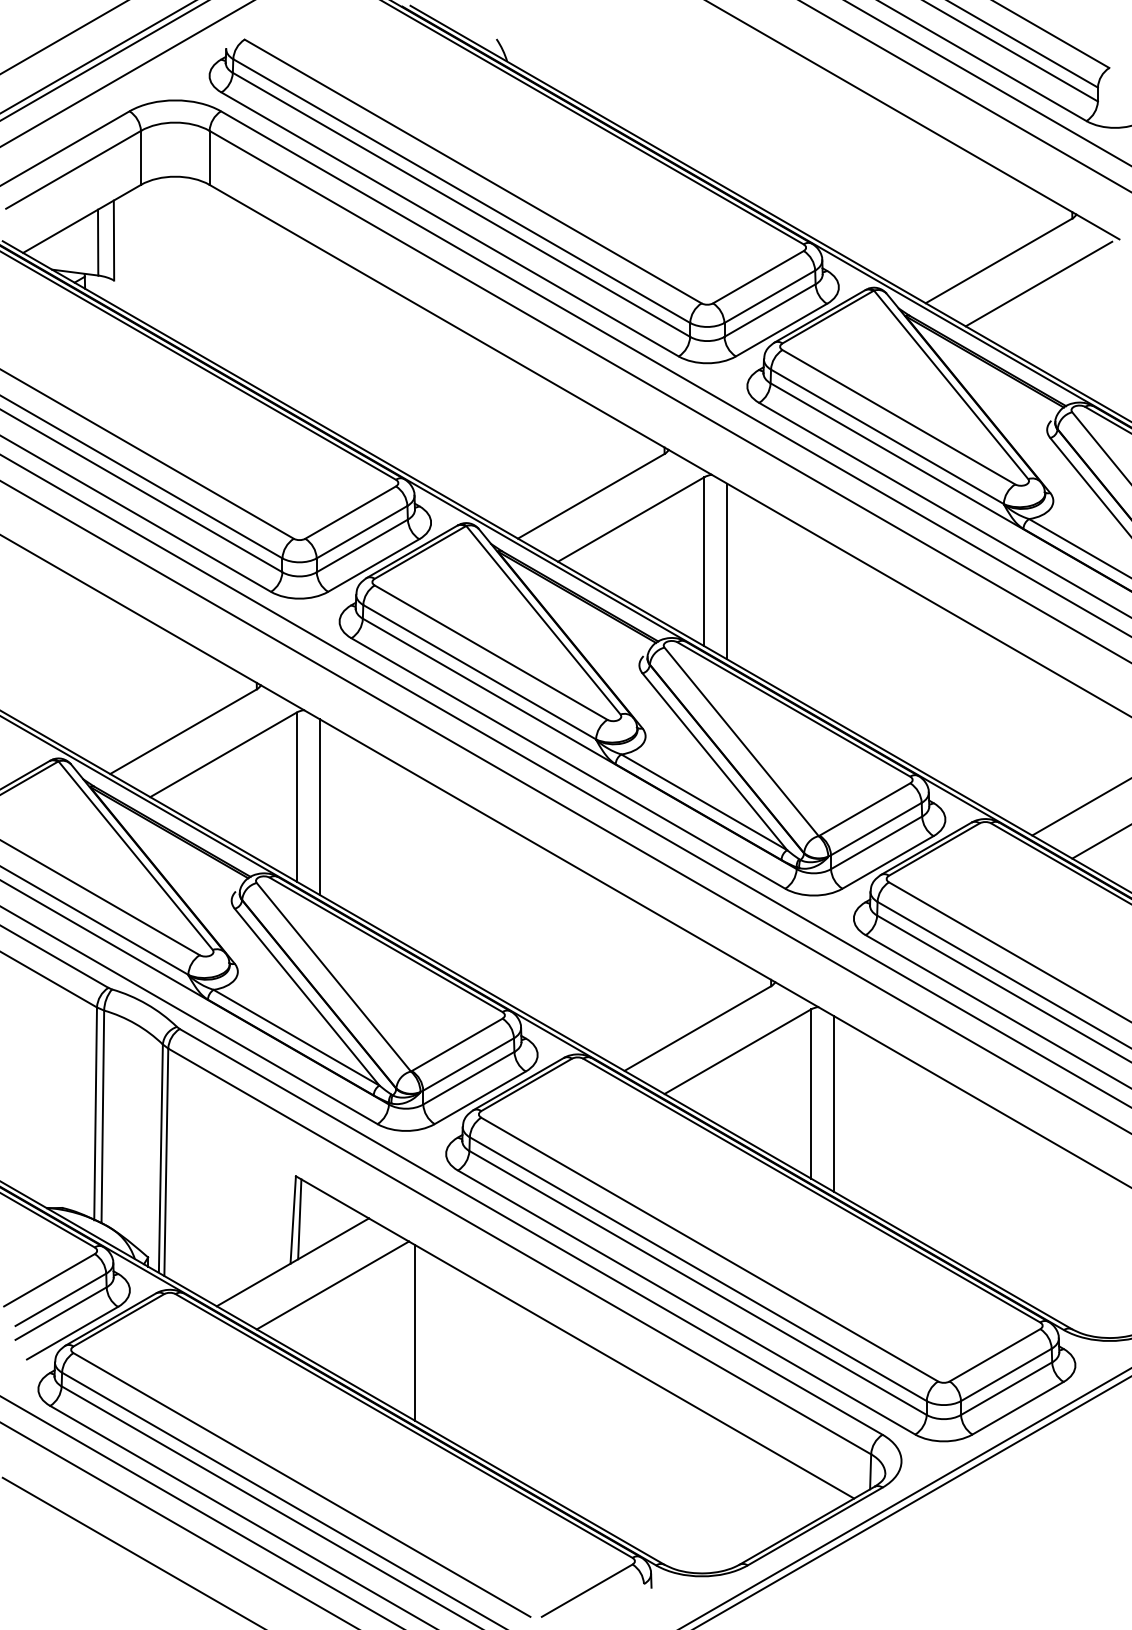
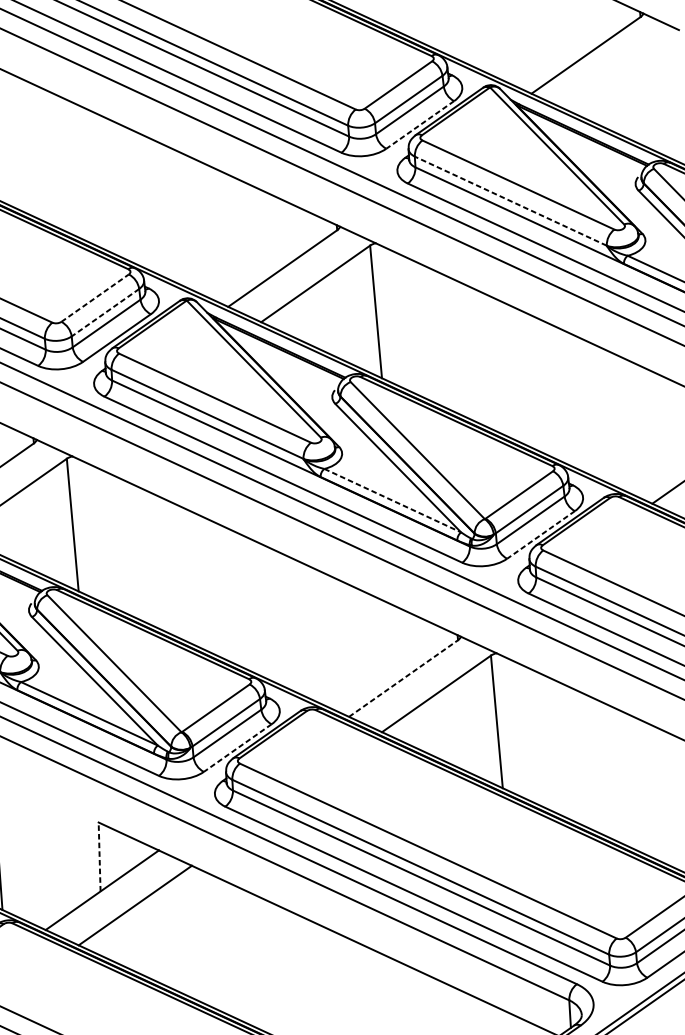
line: (1038, 283) -> (618, 70), removed
line: (781, 330) -> (420, 125), solid -> dashed
line: (886, 436) -> (510, 200), solid -> dashed
line: (351, 512) -> (95, 298), solid -> dashed
line: (361, 532) -> (105, 313), solid -> dashed
line: (727, 571) -> (394, 317), removed
line: (704, 802) -> (392, 500), solid -> dashed
line: (319, 806) -> (91, 530), removed
line: (888, 862) -> (541, 534), solid -> dashed
line: (697, 1028) -> (403, 678), solid -> dashed
line: (480, 1097) -> (237, 747), solid -> dashed
line: (833, 1103) -> (515, 727), removed
line: (293, 1219) -> (99, 856), solid -> dashed
line: (299, 1219) -> (104, 856), removed
line: (414, 1332) -> (202, 936), removed

